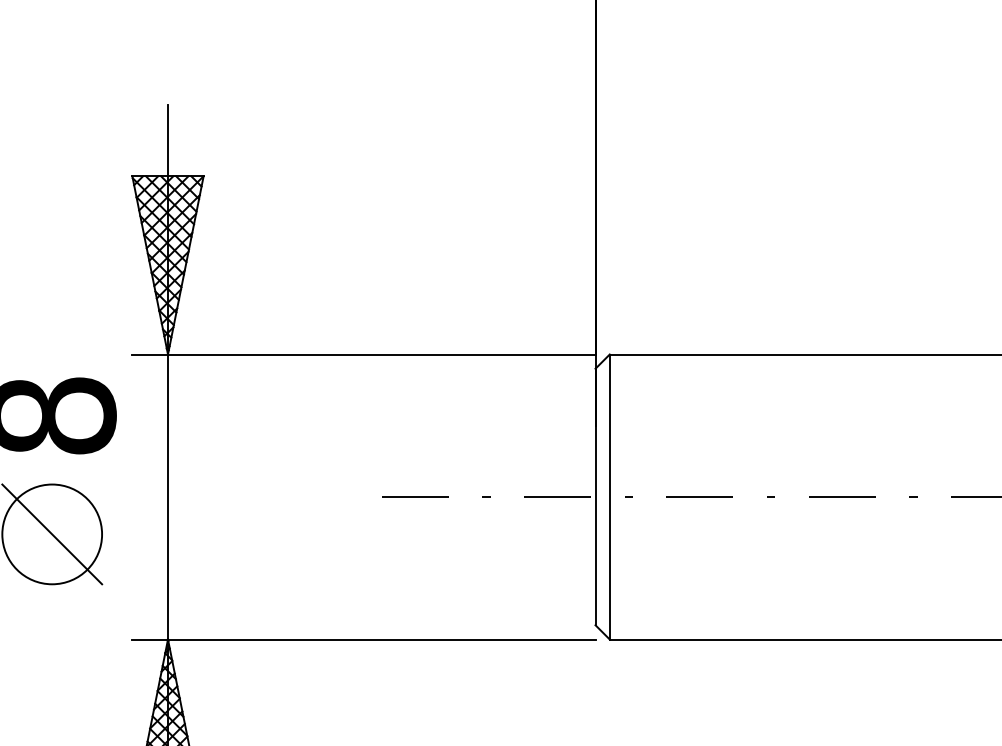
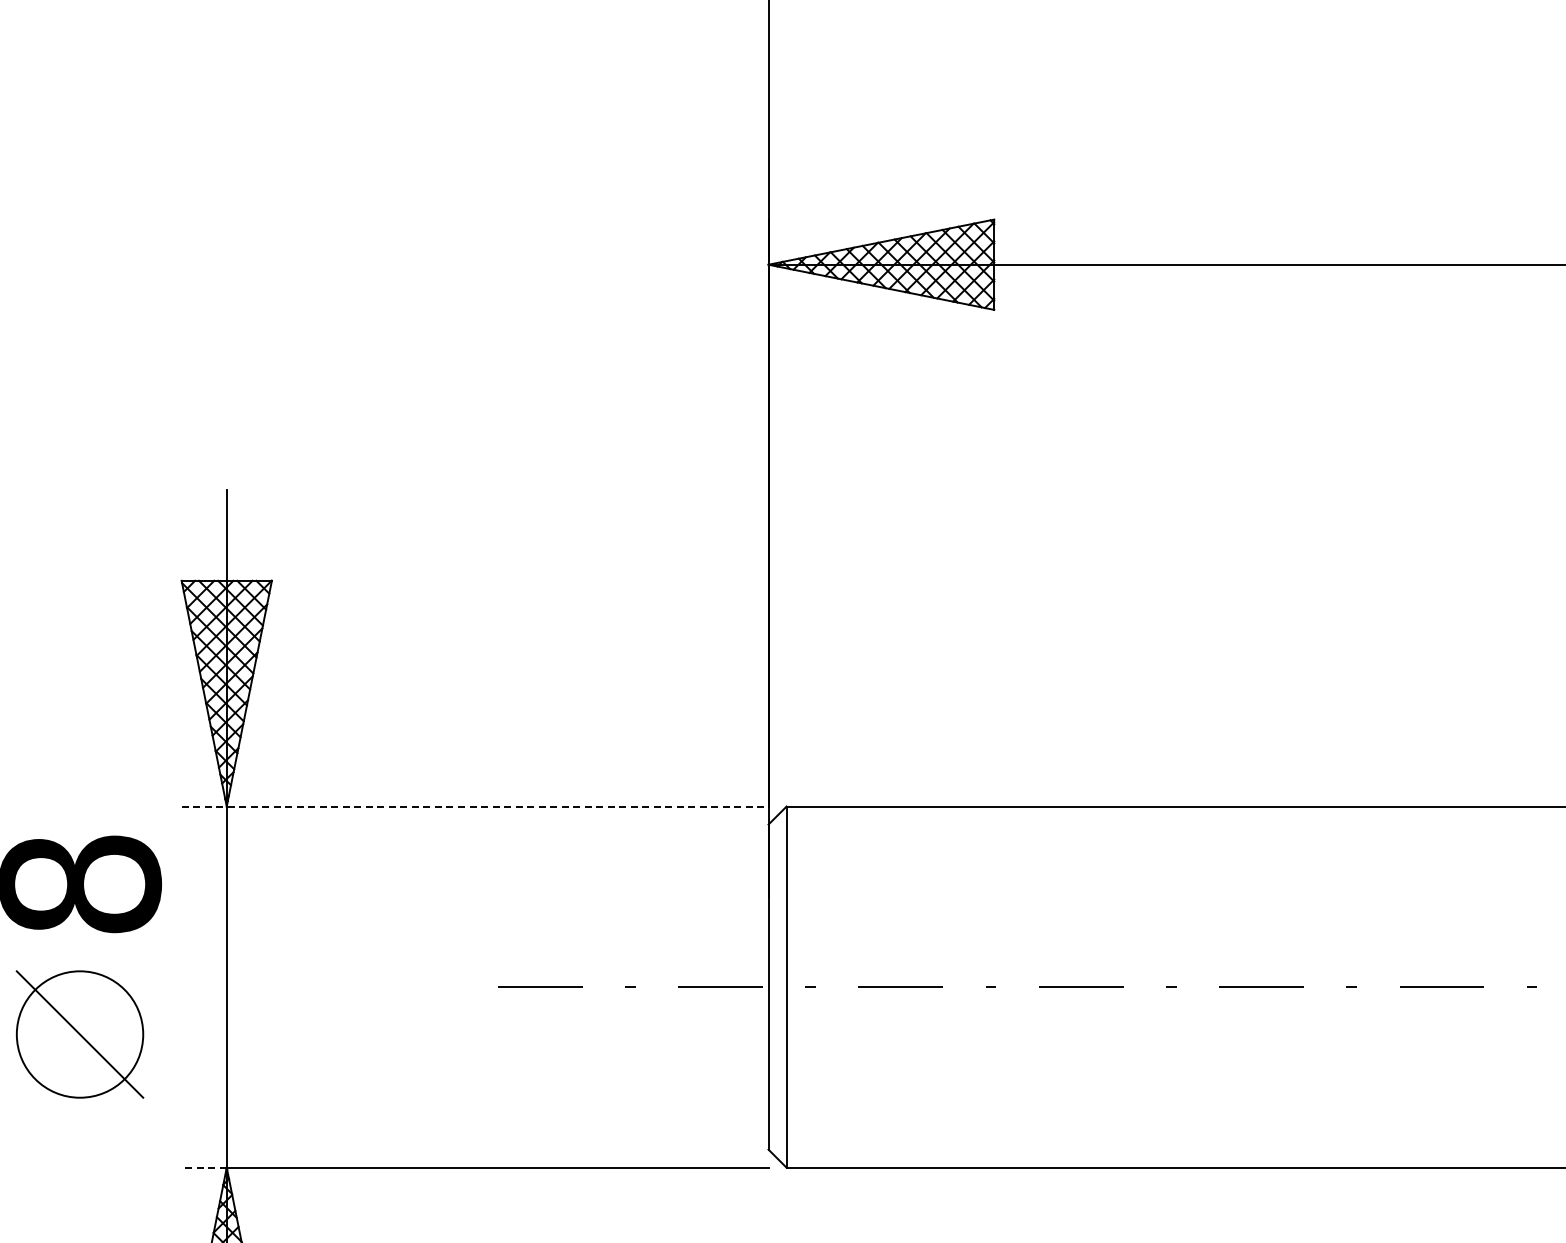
line: (364, 354) -> (475, 806), solid -> dashed
line: (150, 639) -> (204, 1167), solid -> dashed

